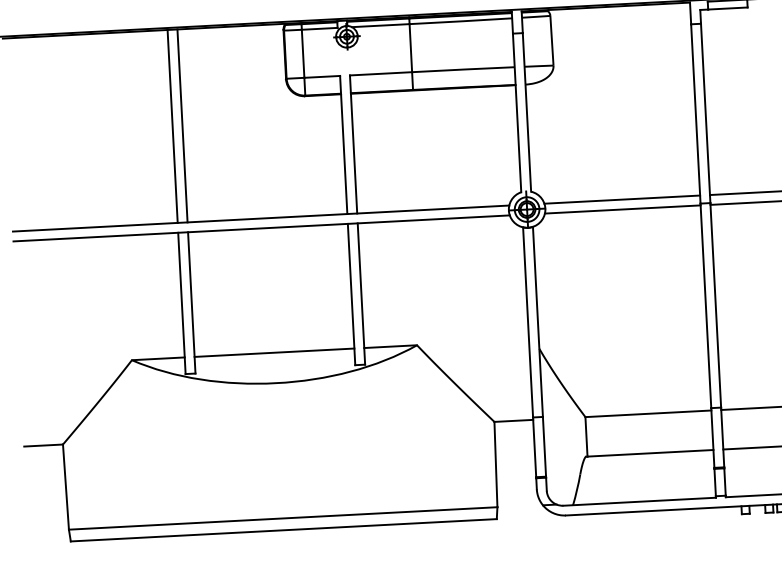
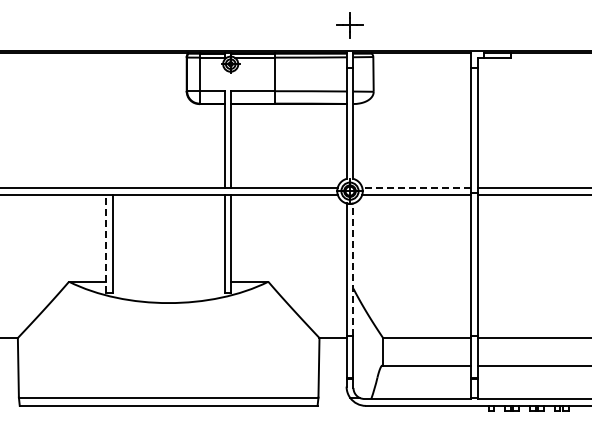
line: (181, 124) -> (112, 119), removed
line: (171, 125) -> (105, 119), removed
line: (621, 199) -> (416, 187), solid -> dashed
line: (181, 302) -> (105, 243), solid -> dashed
line: (537, 321) -> (353, 269), solid -> dashed
line: (274, 352) -> (168, 281), removed

